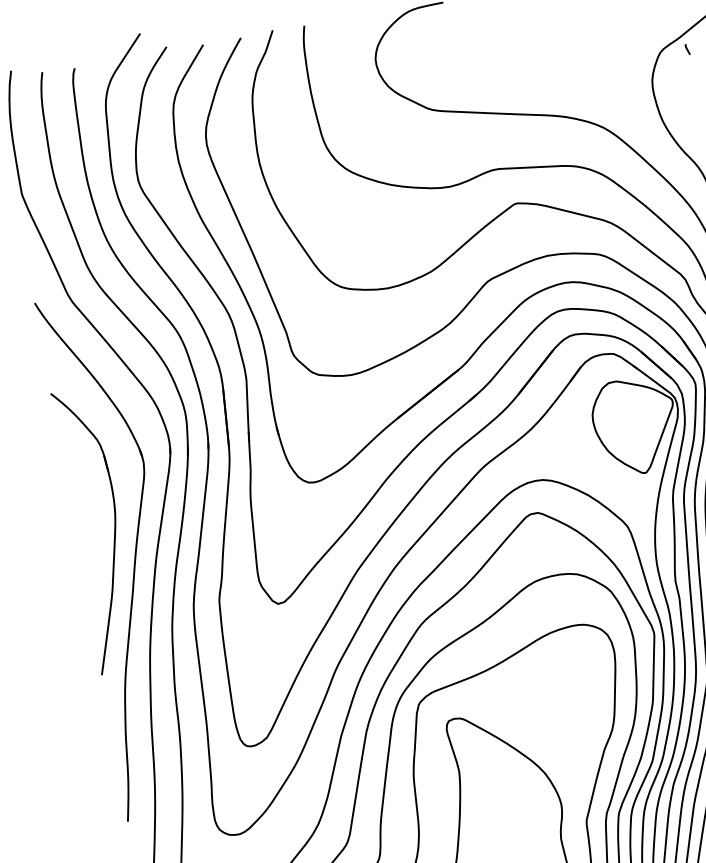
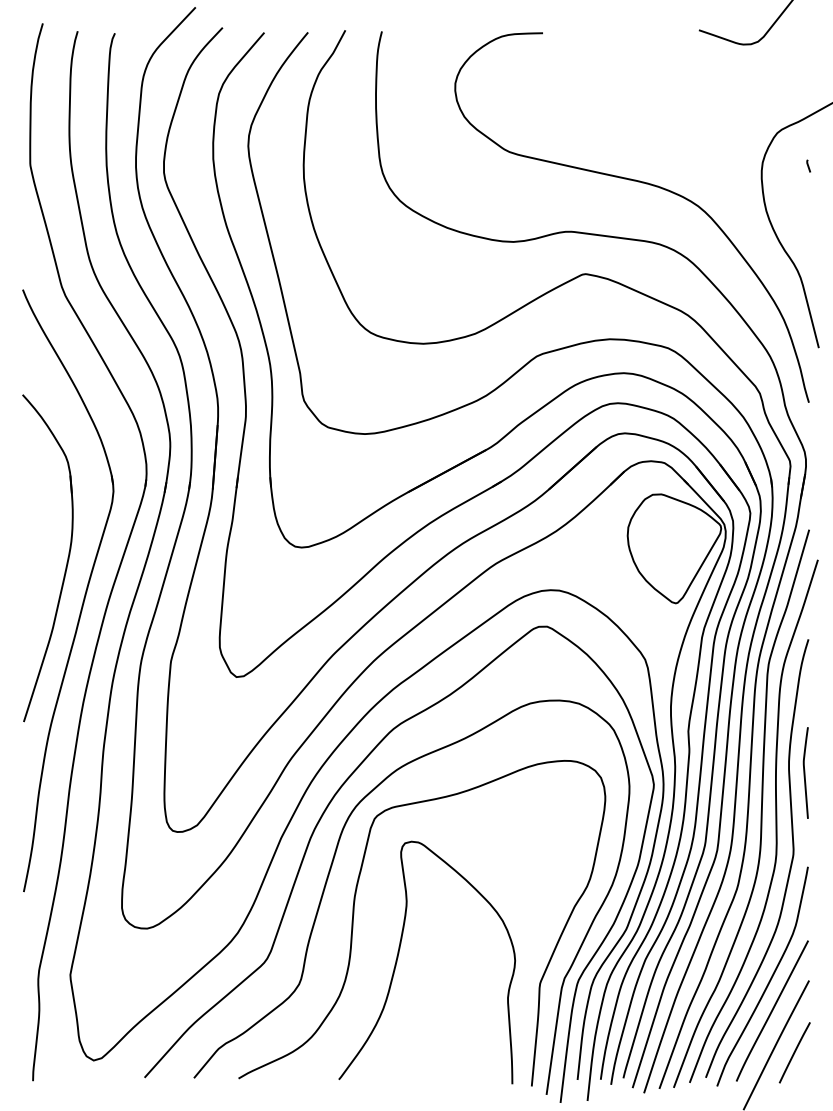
line: (687, 49) -> (808, 165), moved

